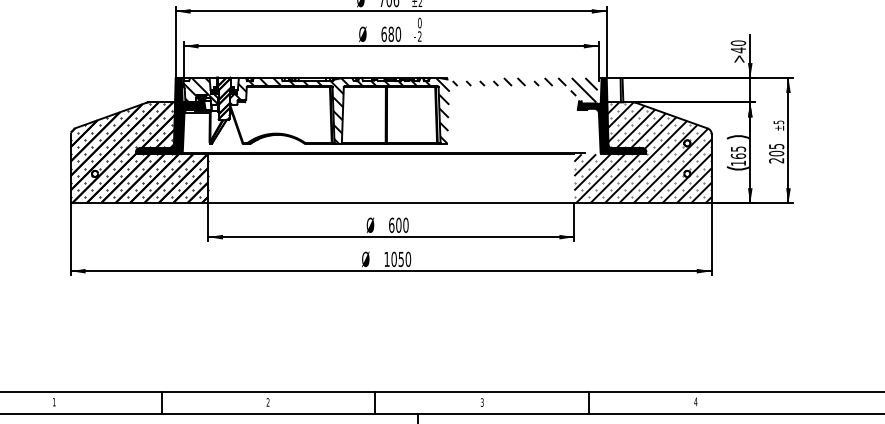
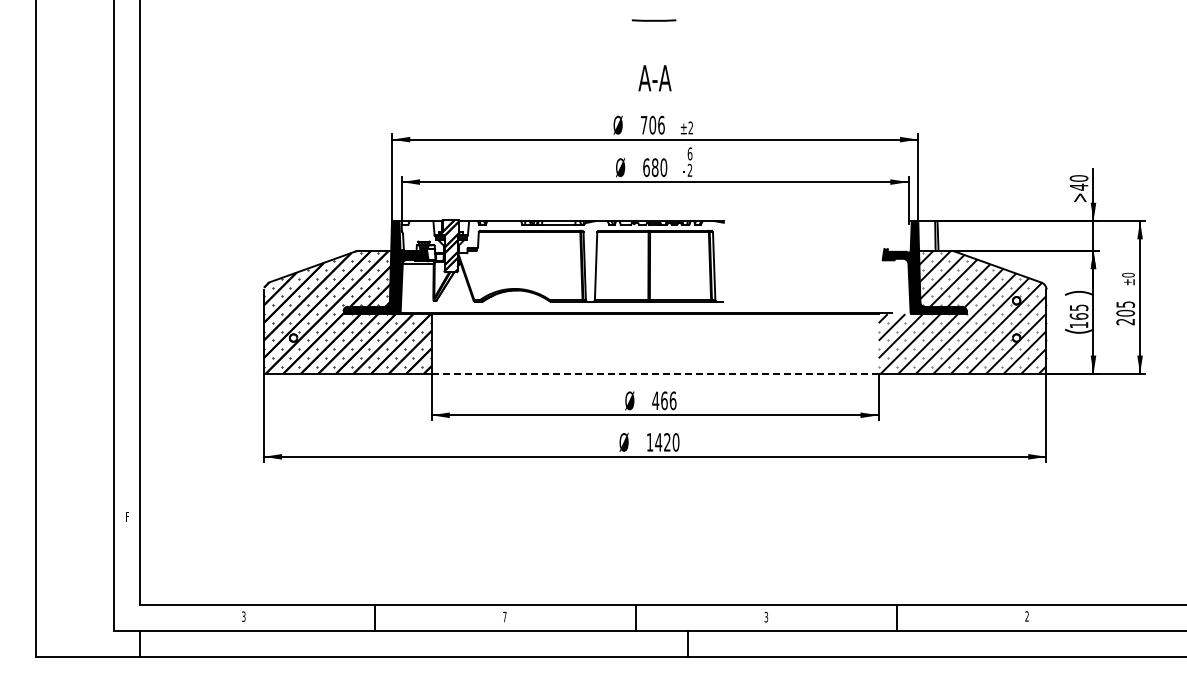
text: (420, 22) -> (690, 153), 0 -> 6
hatch: (200, 90) -> (422, 236), removed
hatch: (413, 111) -> (682, 261), removed
text: (778, 121) -> (1127, 274), ±5 -> ±0
line: (391, 202) -> (655, 373), solid -> dashed
text: (398, 225) -> (664, 400), 600 -> 466
text: (397, 259) -> (662, 442), 1050 -> 1420
text: (54, 401) -> (243, 616), 1 -> 3
text: (267, 401) -> (504, 616), 2 -> 7
text: (696, 401) -> (1027, 616), 4 -> 2

